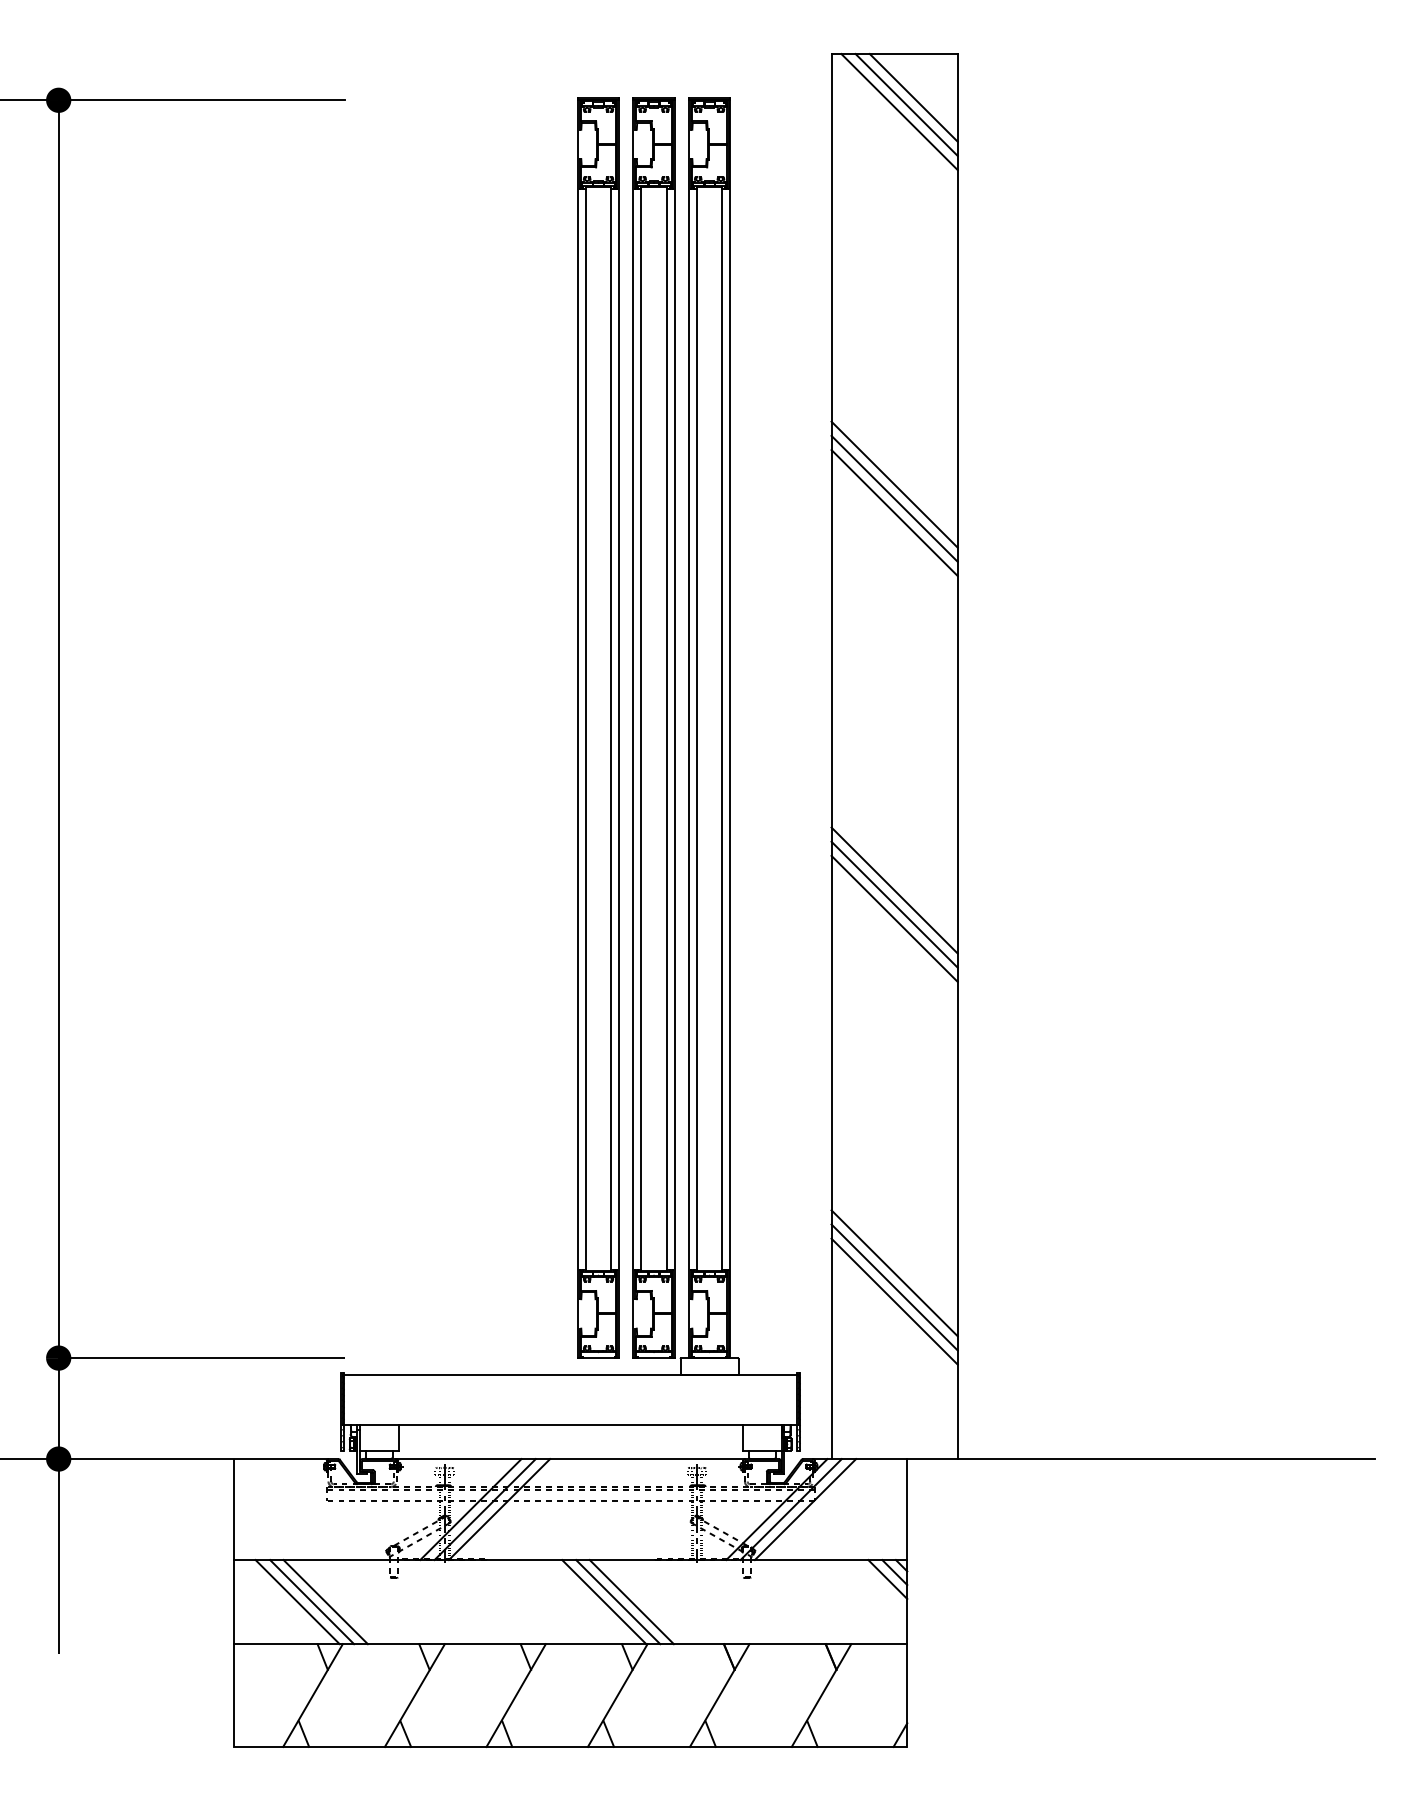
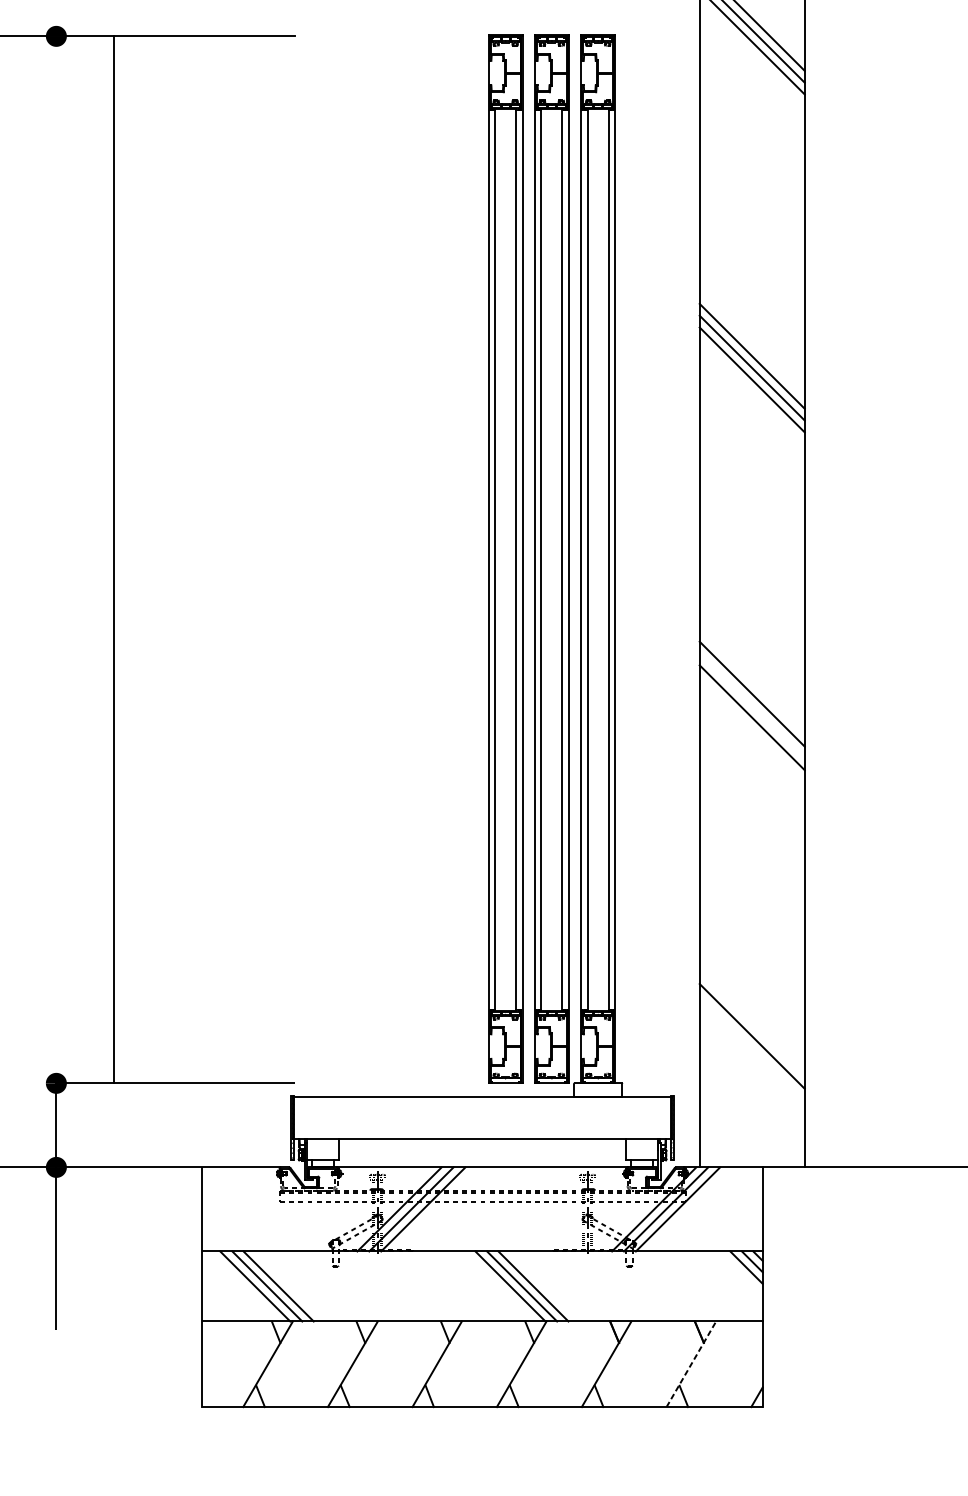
line: (58, 729) -> (113, 560), moved
line: (894, 904) -> (752, 705), removed
line: (894, 1273) -> (752, 1012), removed
line: (894, 1287) -> (752, 1024), removed
line: (821, 1695) -> (691, 1364), solid -> dashed

